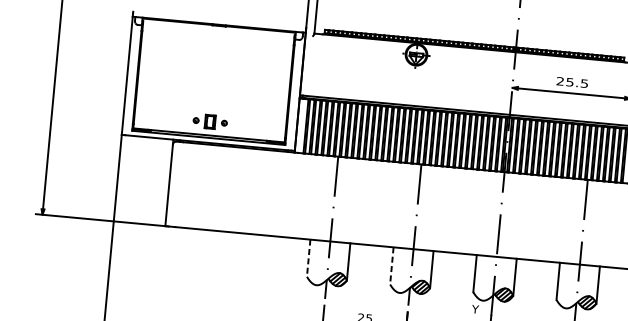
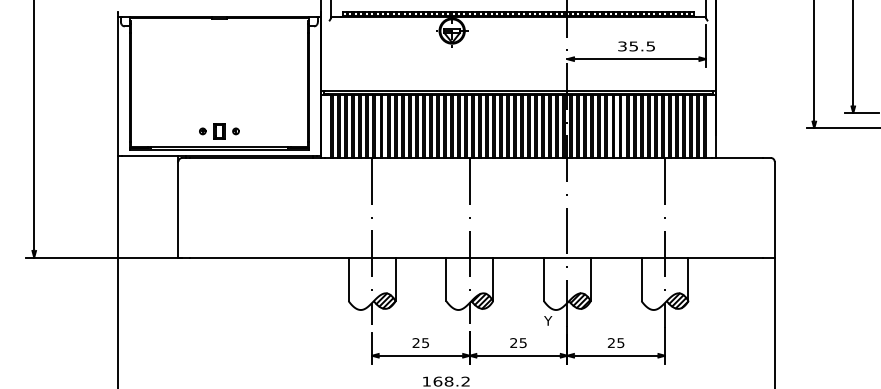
text: (560, 81) -> (622, 46), 25.5 -> 35.5
line: (308, 258) -> (348, 279), dashed -> solid
line: (392, 266) -> (446, 279), dashed -> solid

